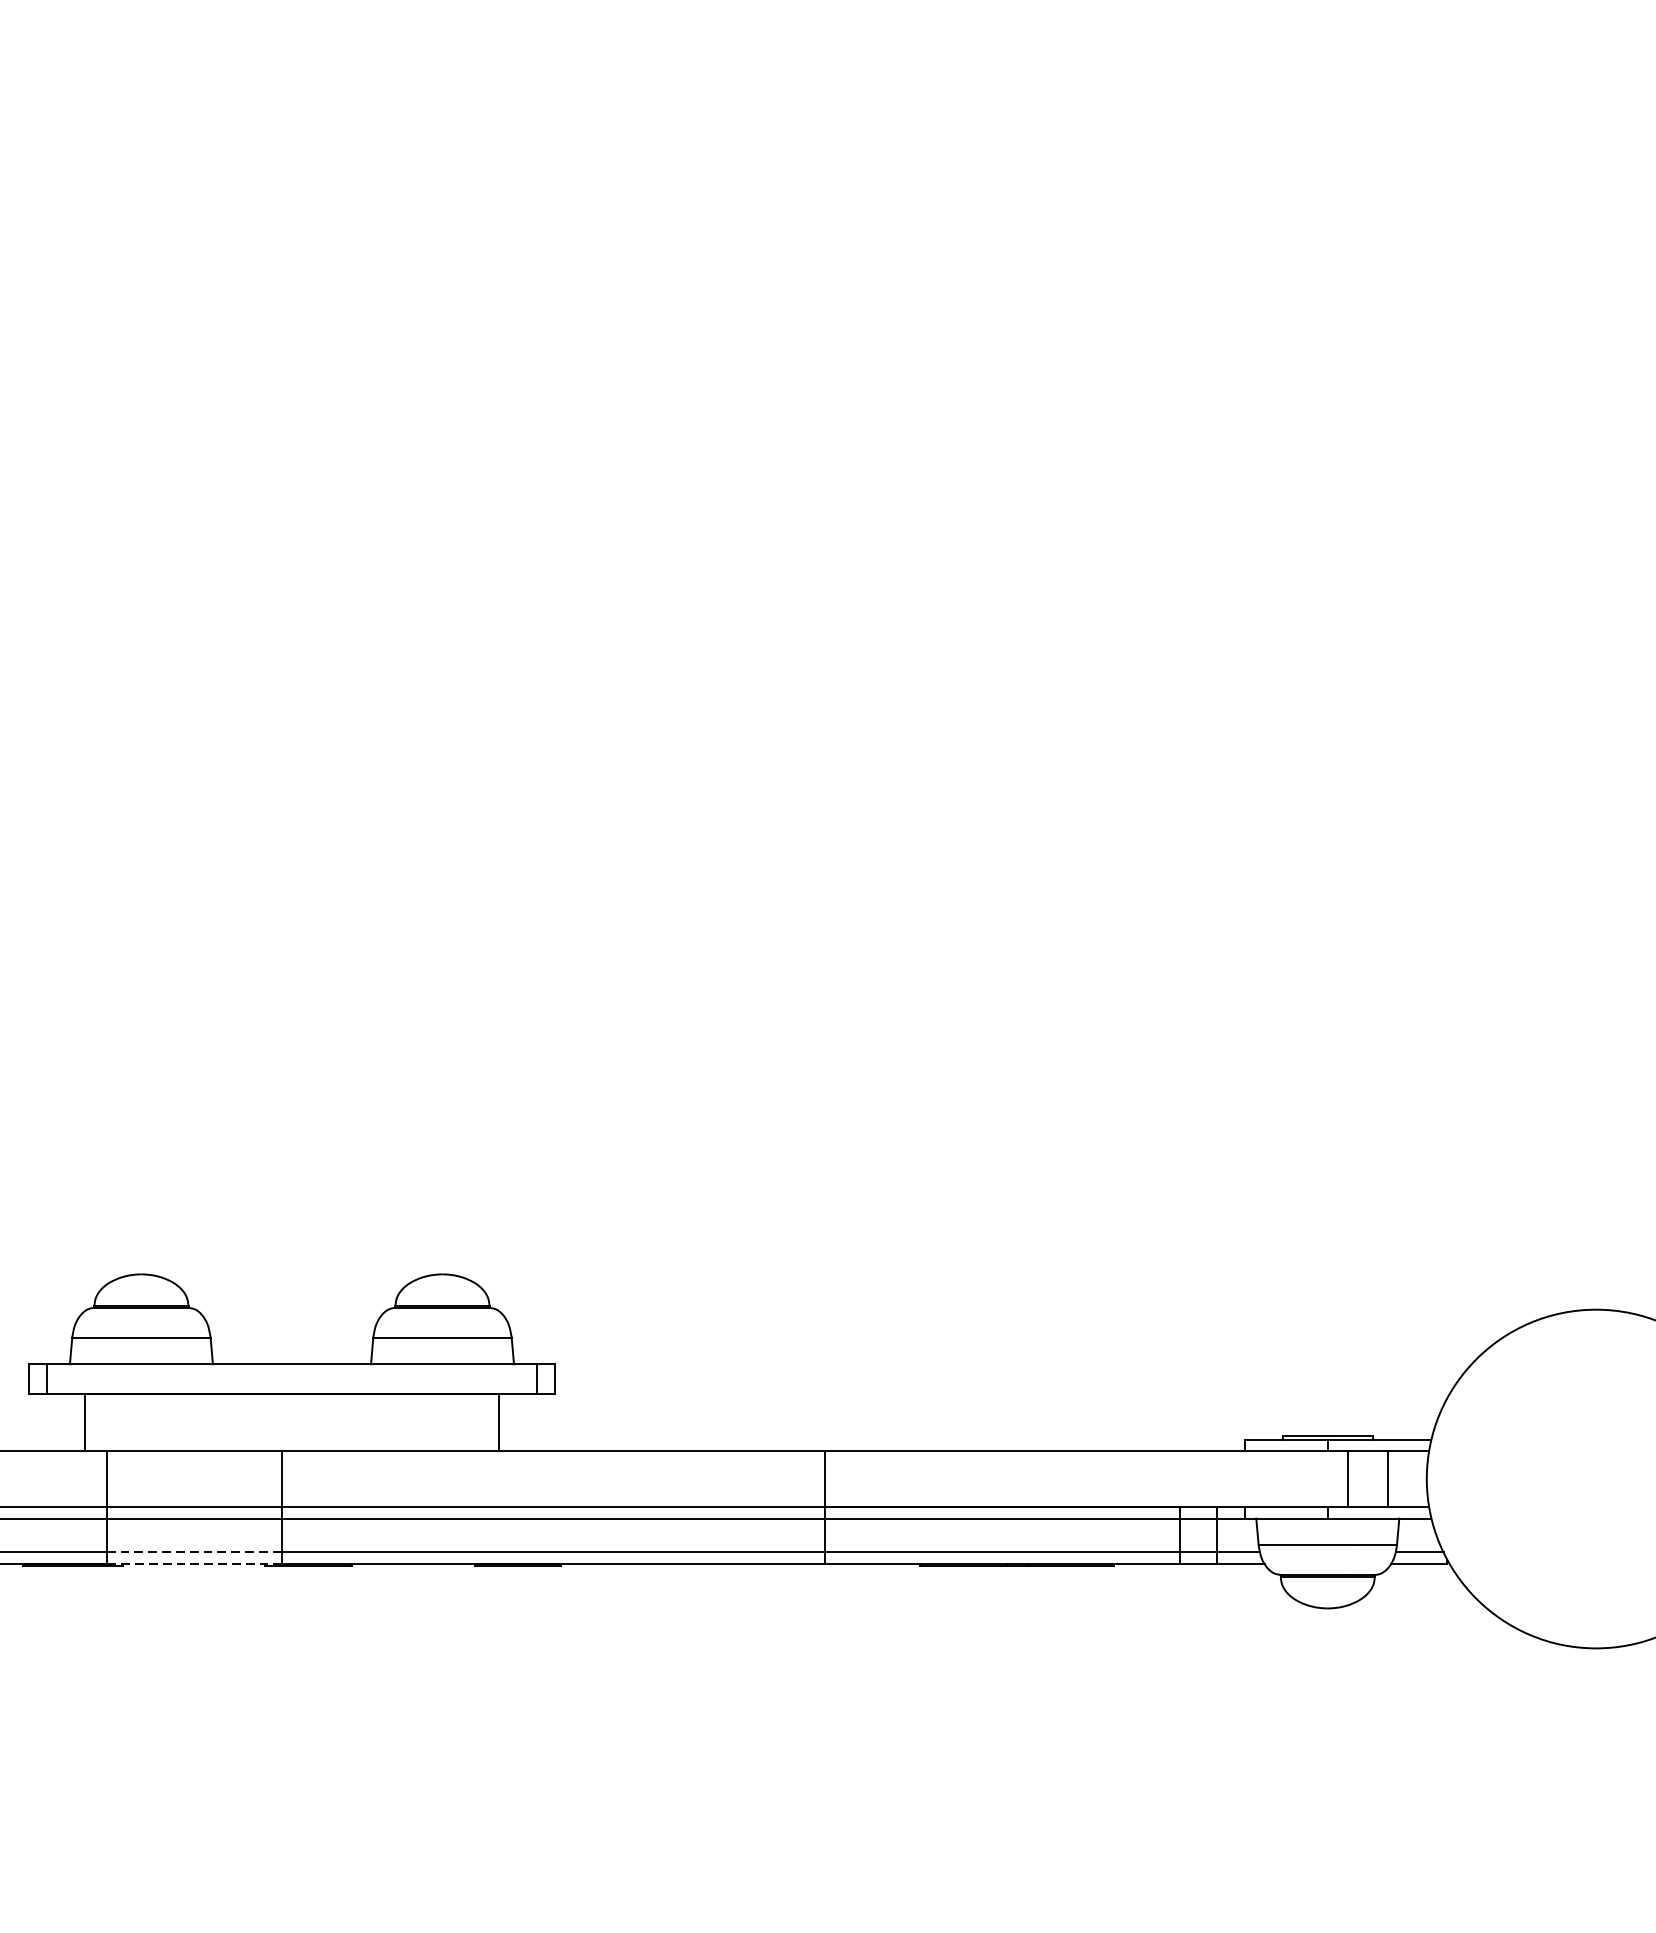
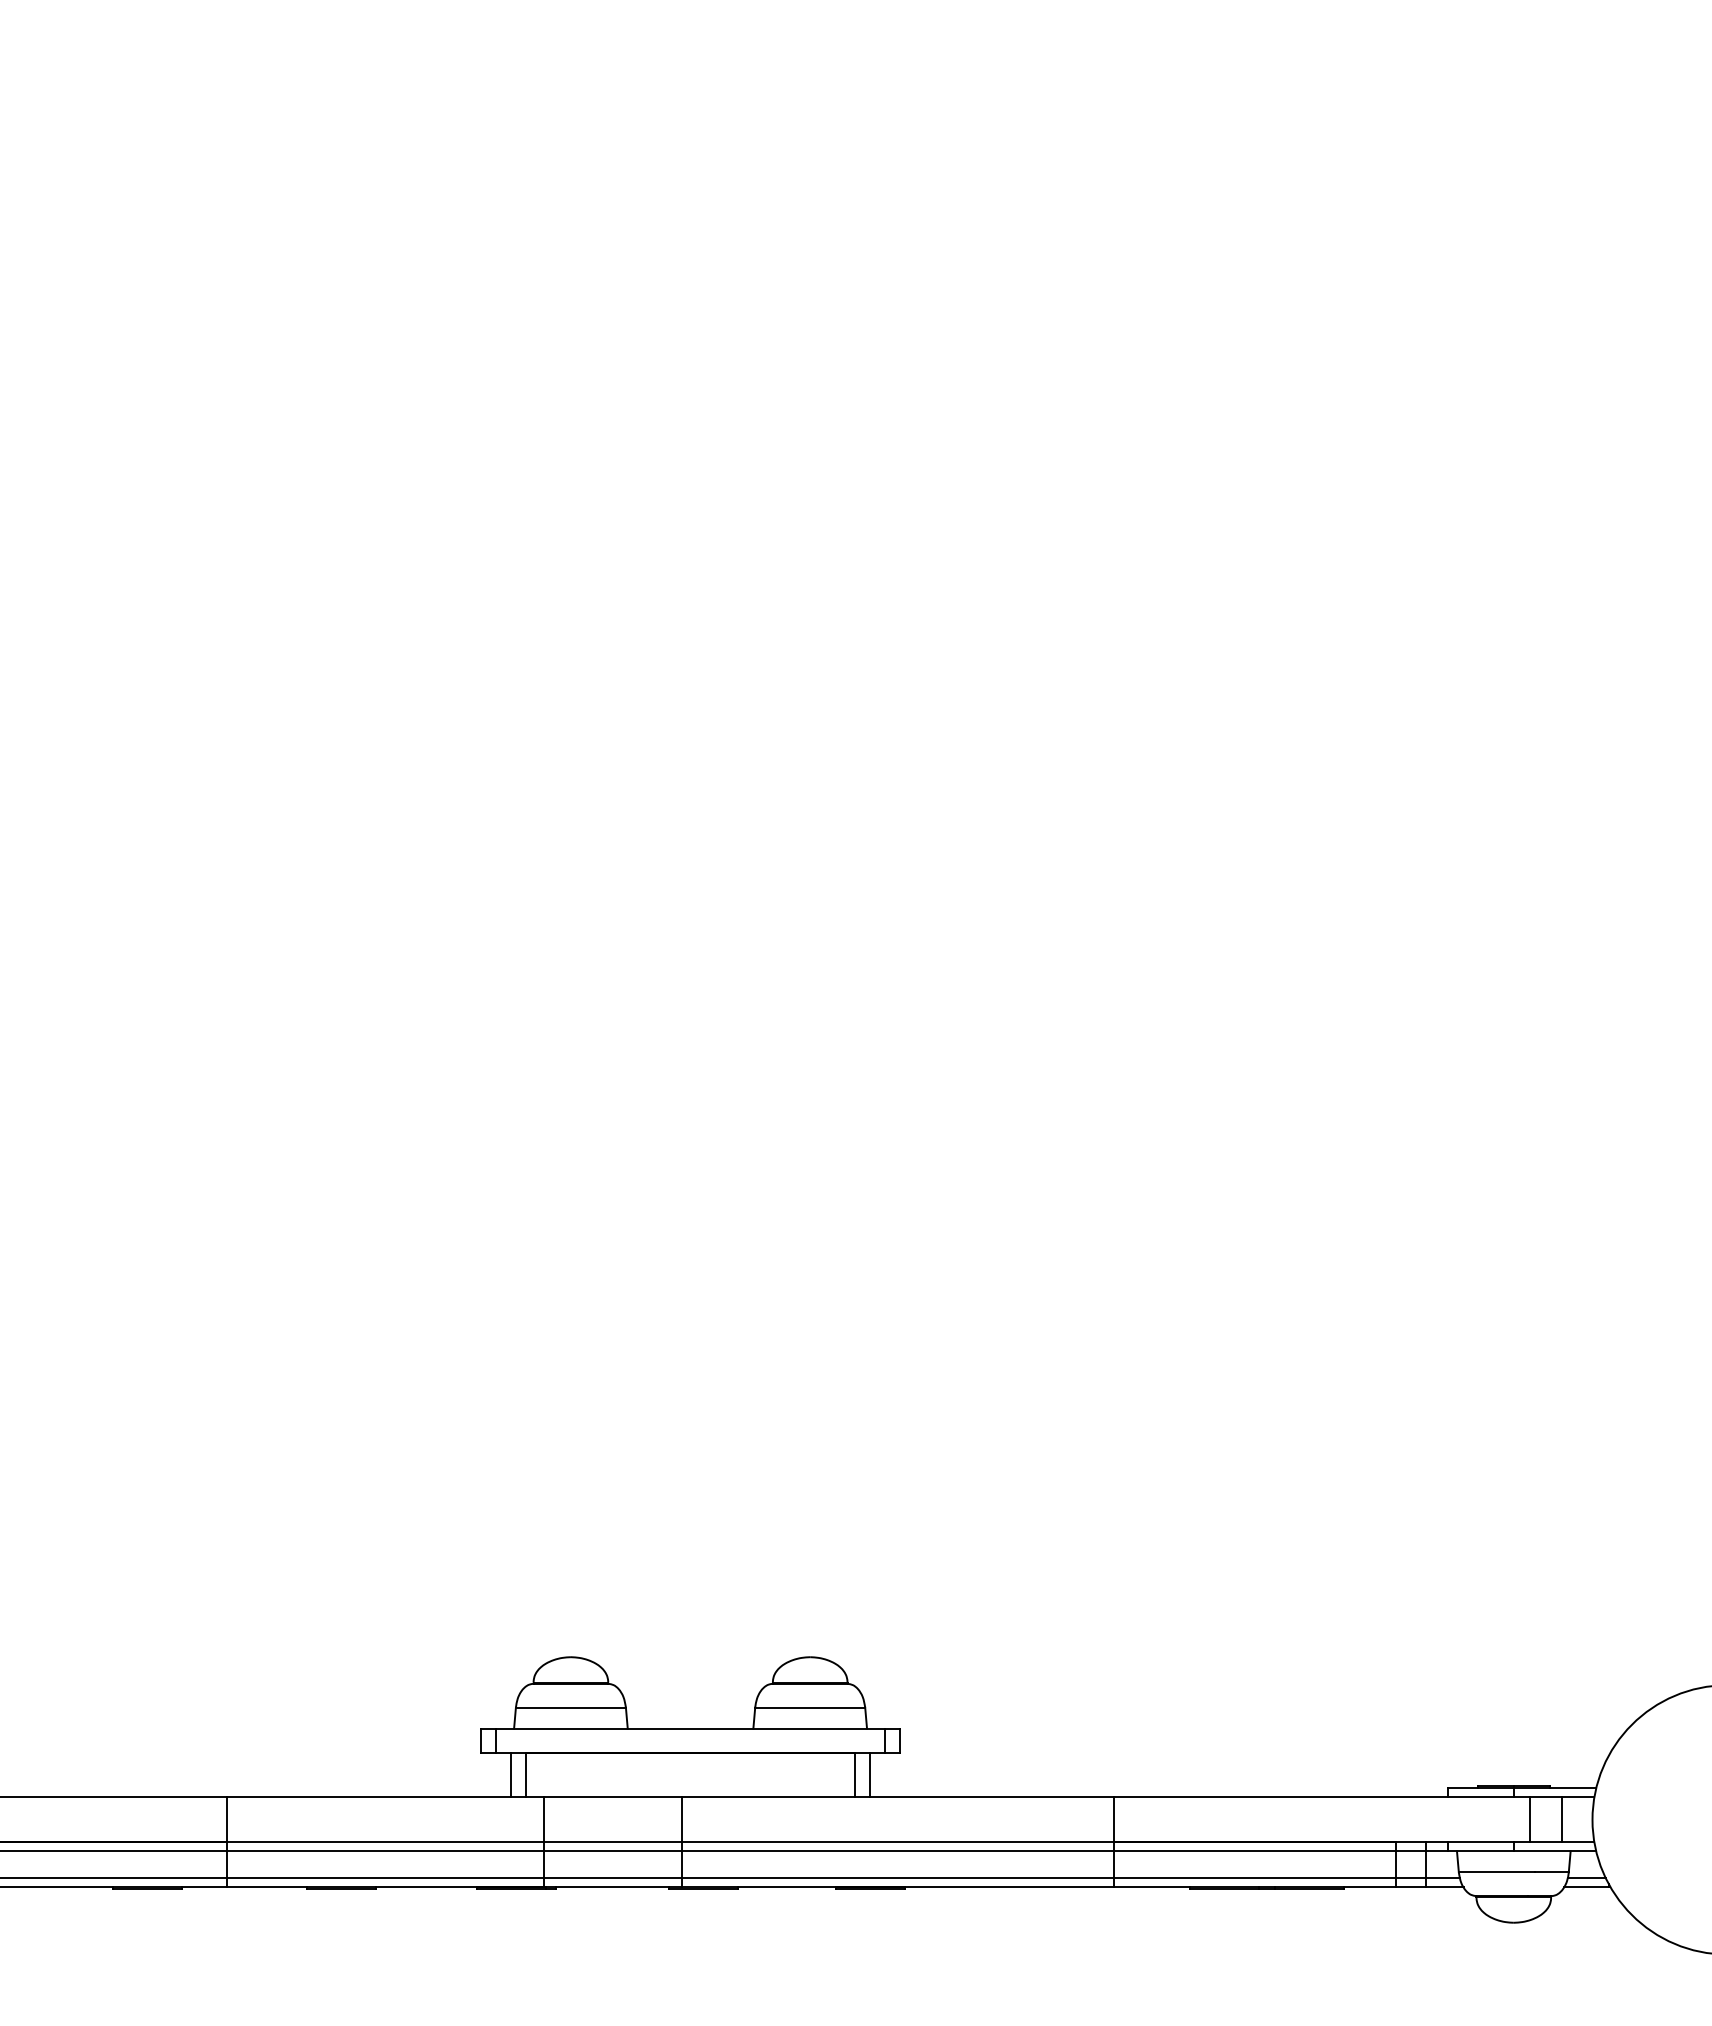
line: (66, 1421) -> (511, 1774), added
line: (518, 1421) -> (870, 1774), added
line: (193, 1552) -> (612, 1878), dashed -> solid
line: (195, 1564) -> (613, 1887), dashed -> solid

